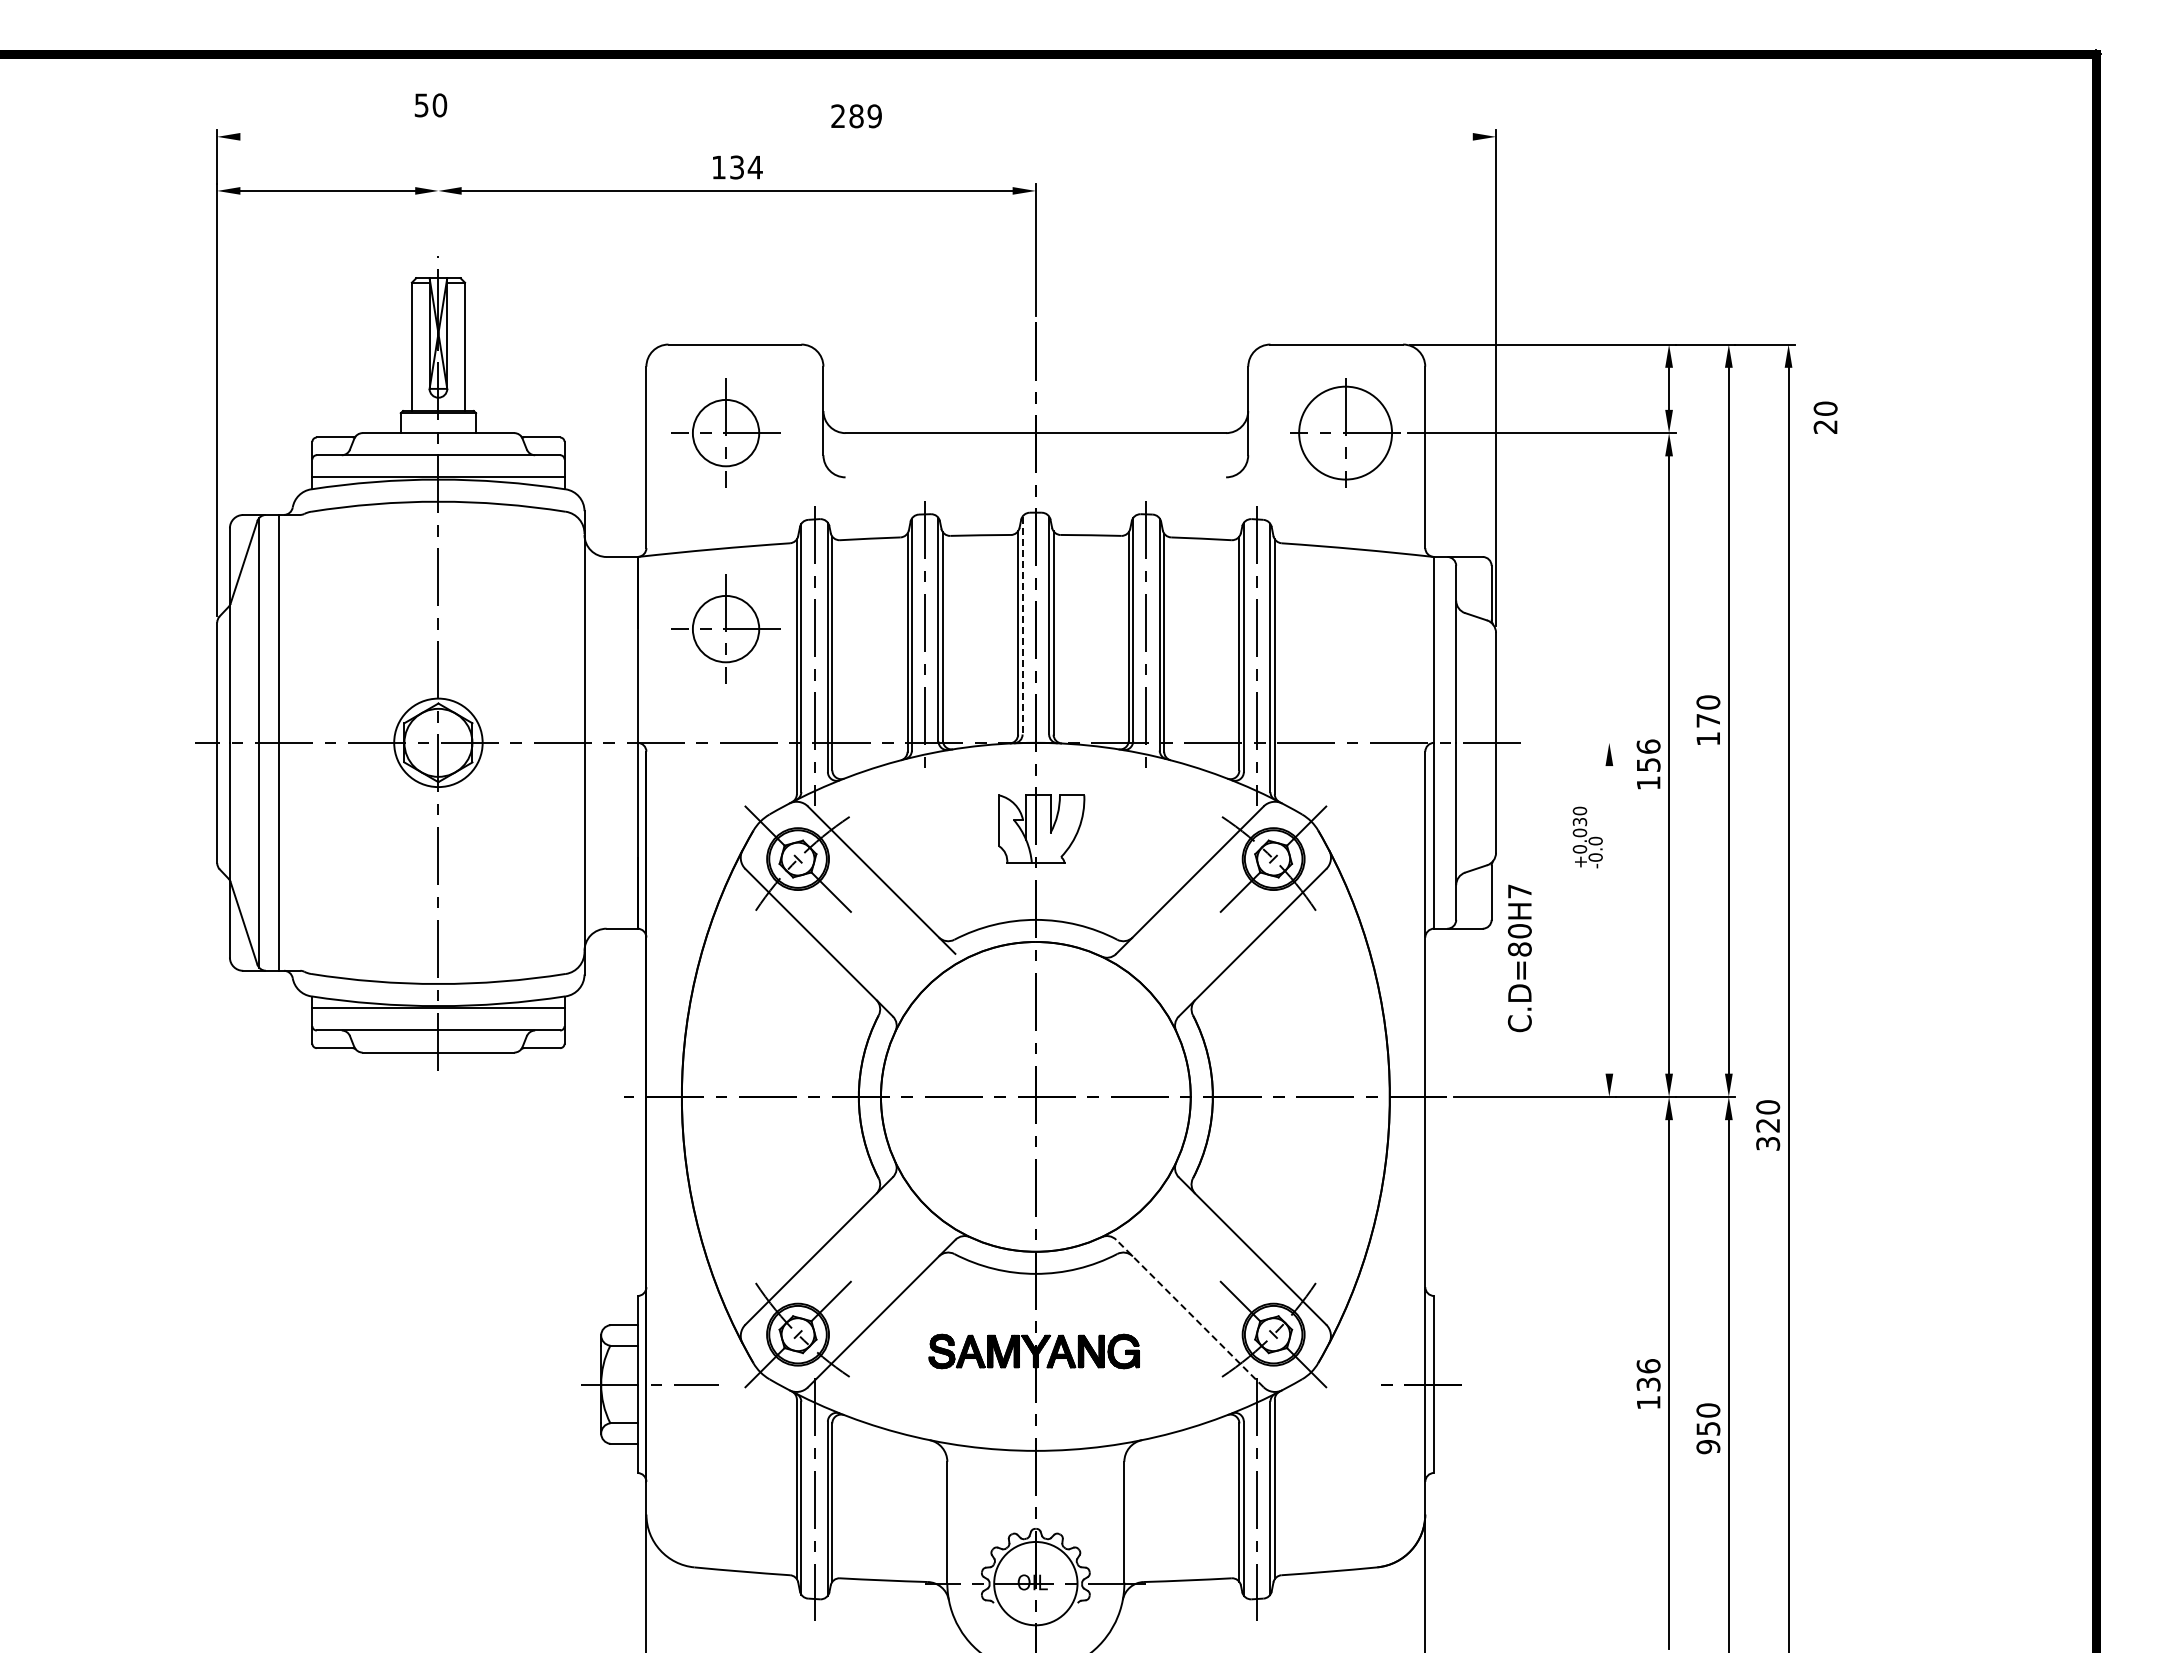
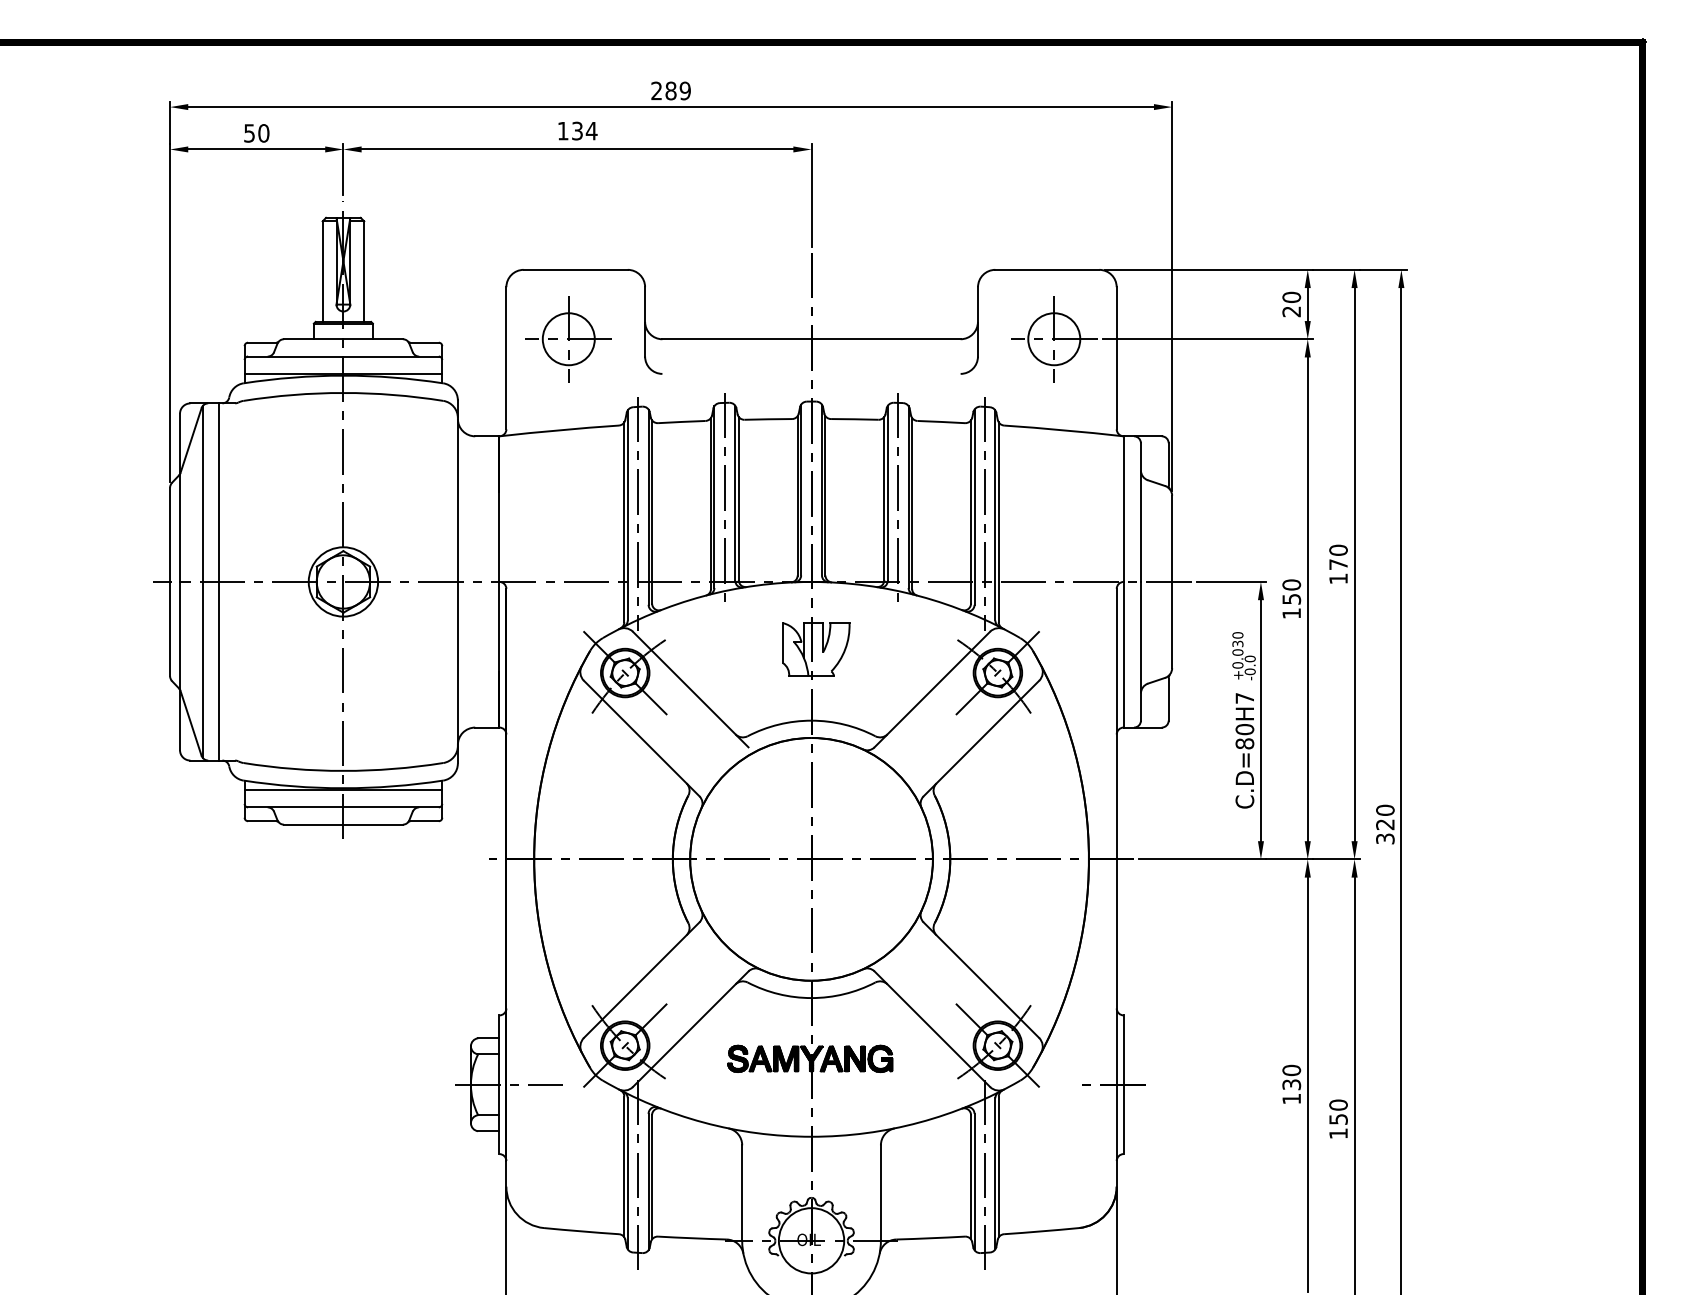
text: (430, 105) -> (256, 133), moved
line: (856, 136) -> (671, 106), added
line: (438, 216) -> (343, 169), added
text: (1825, 417) -> (1291, 304), moved
circle: (1345, 432) -> (1054, 338), size x0.71
line: (1022, 625) -> (801, 489), dashed -> solid
part: (725, 628) -> (568, 492), removed
line: (1571, 742) -> (1231, 581), added
text: (1648, 746) -> (1291, 584), 156 -> 150
line: (1609, 919) -> (1261, 720), added
text: (1519, 958) -> (1244, 750), moved
text: (1768, 1125) -> (1385, 824), moved
line: (1189, 1313) -> (931, 1029), dashed -> solid
text: (1648, 1366) -> (1291, 1070), 136 -> 130
text: (1708, 1447) -> (1338, 1134), 950 -> 150

